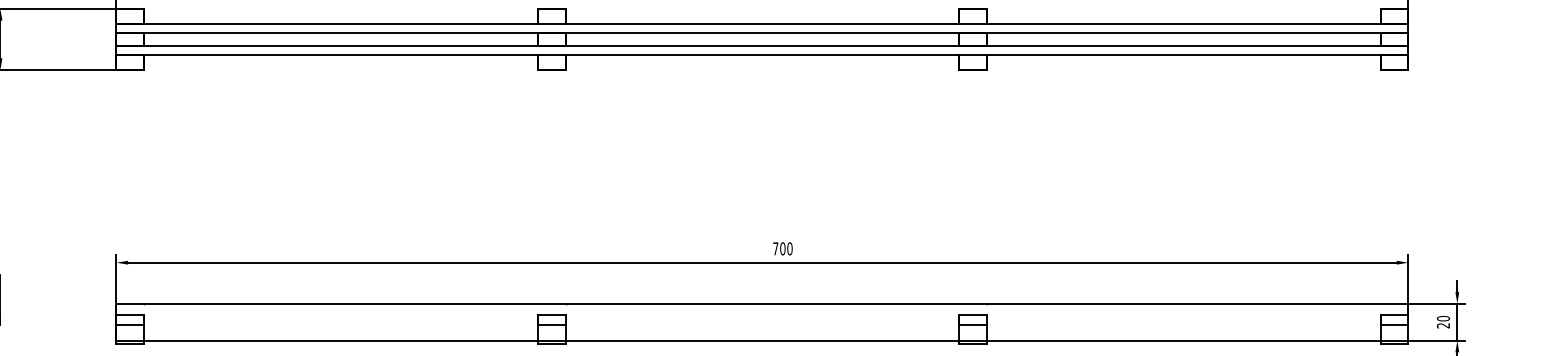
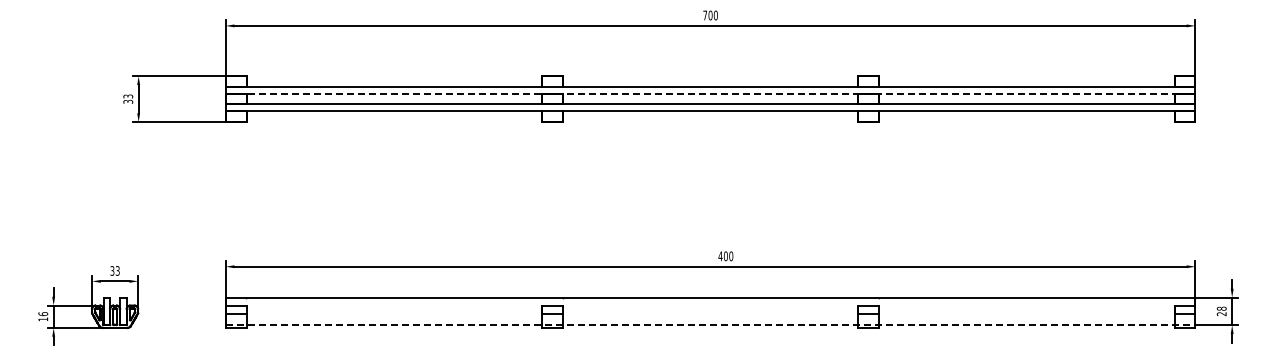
line: (762, 33) -> (710, 94), solid -> dashed
text: (775, 249) -> (720, 256), 700 -> 400
text: (1443, 318) -> (1221, 308), 20 -> 28
line: (762, 341) -> (710, 325), solid -> dashed

